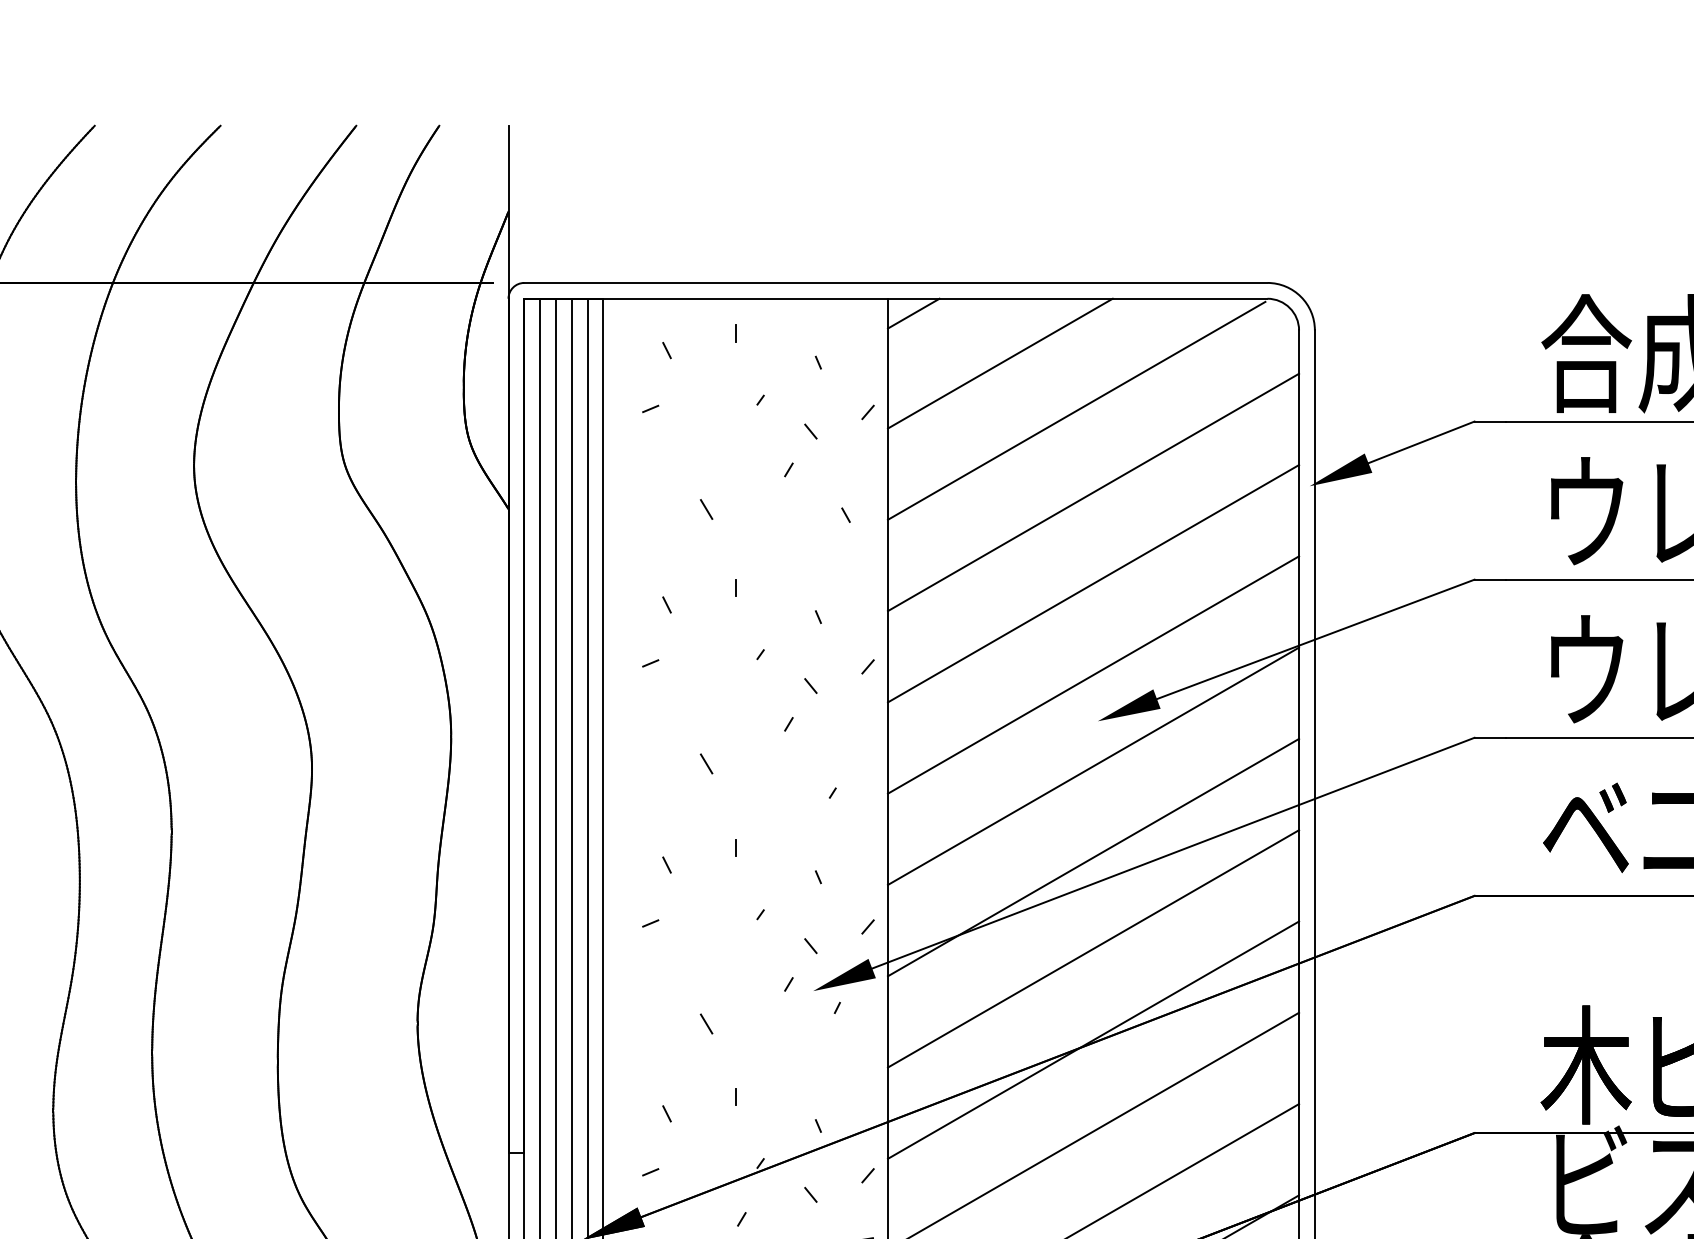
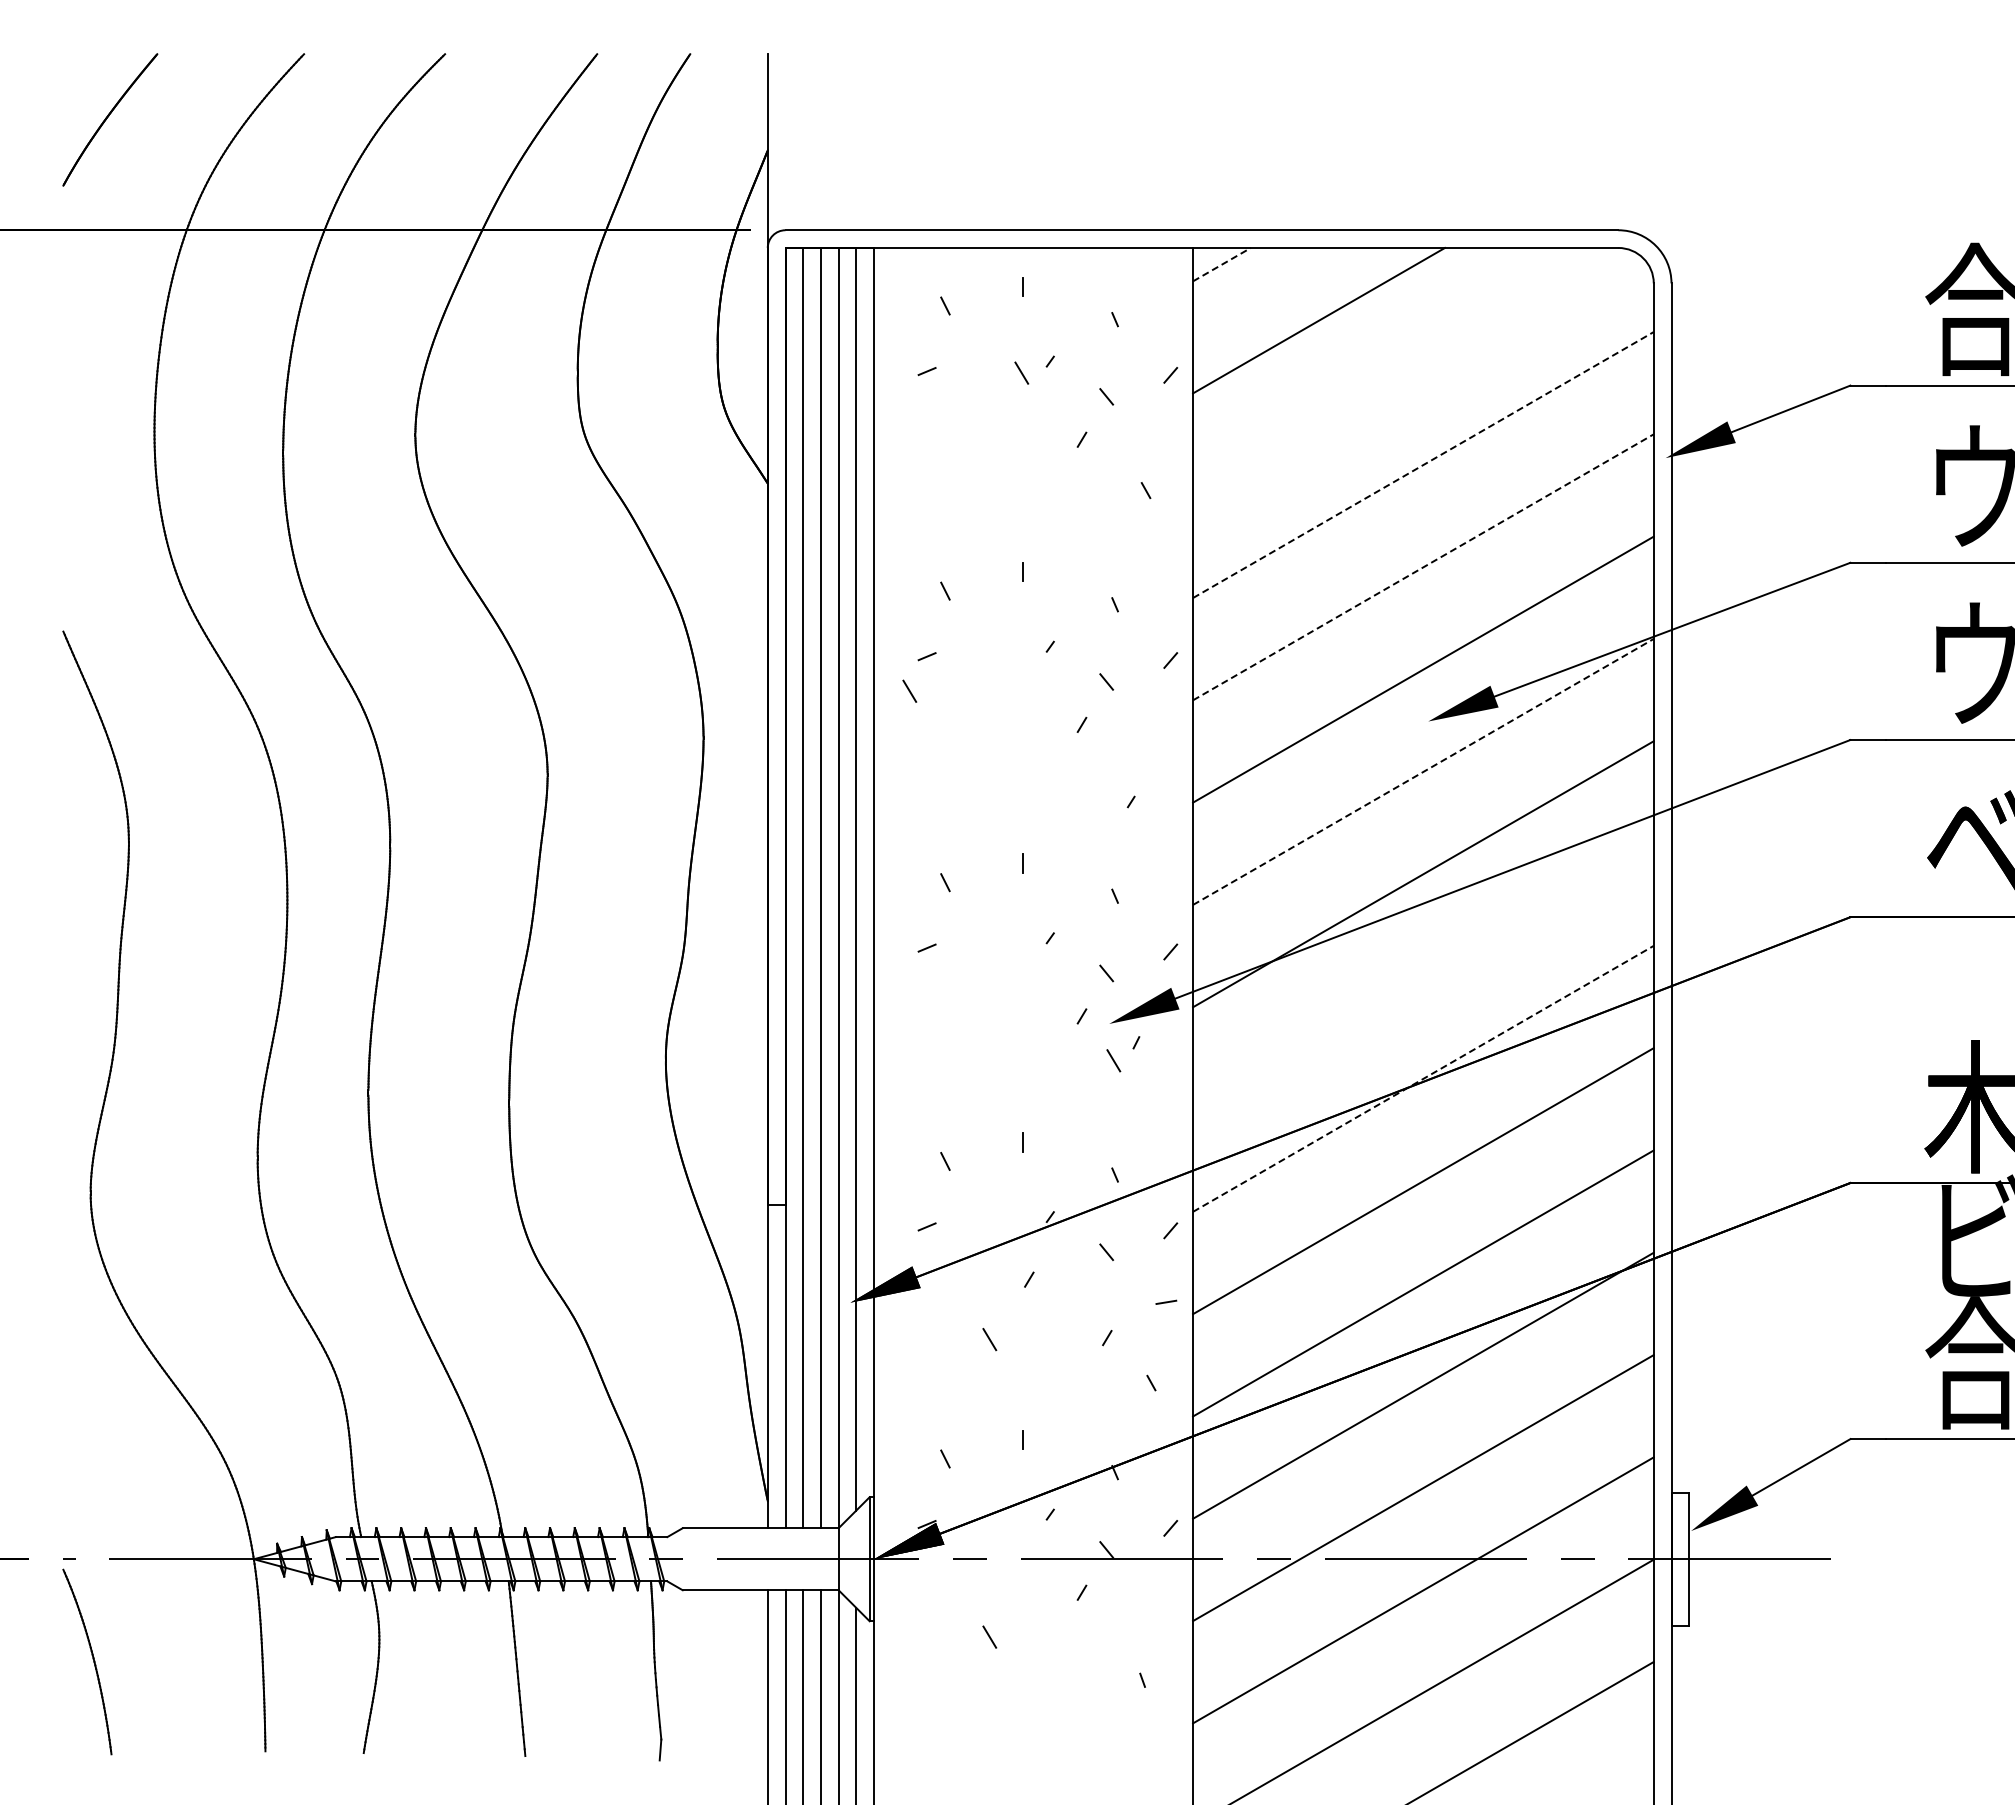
line: (914, 313) -> (1222, 264), solid -> dashed
line: (1076, 410) -> (1404, 373), removed
line: (1093, 492) -> (1423, 465), solid -> dashed
line: (706, 508) -> (1021, 372), moved
line: (1093, 583) -> (1423, 567), solid -> dashed
line: (706, 763) -> (909, 690), moved
line: (1093, 765) -> (1423, 771), solid -> dashed
line: (1093, 948) -> (1423, 976), removed
line: (706, 1023) -> (1113, 1060), moved
line: (1093, 1039) -> (1423, 1078), solid -> dashed

